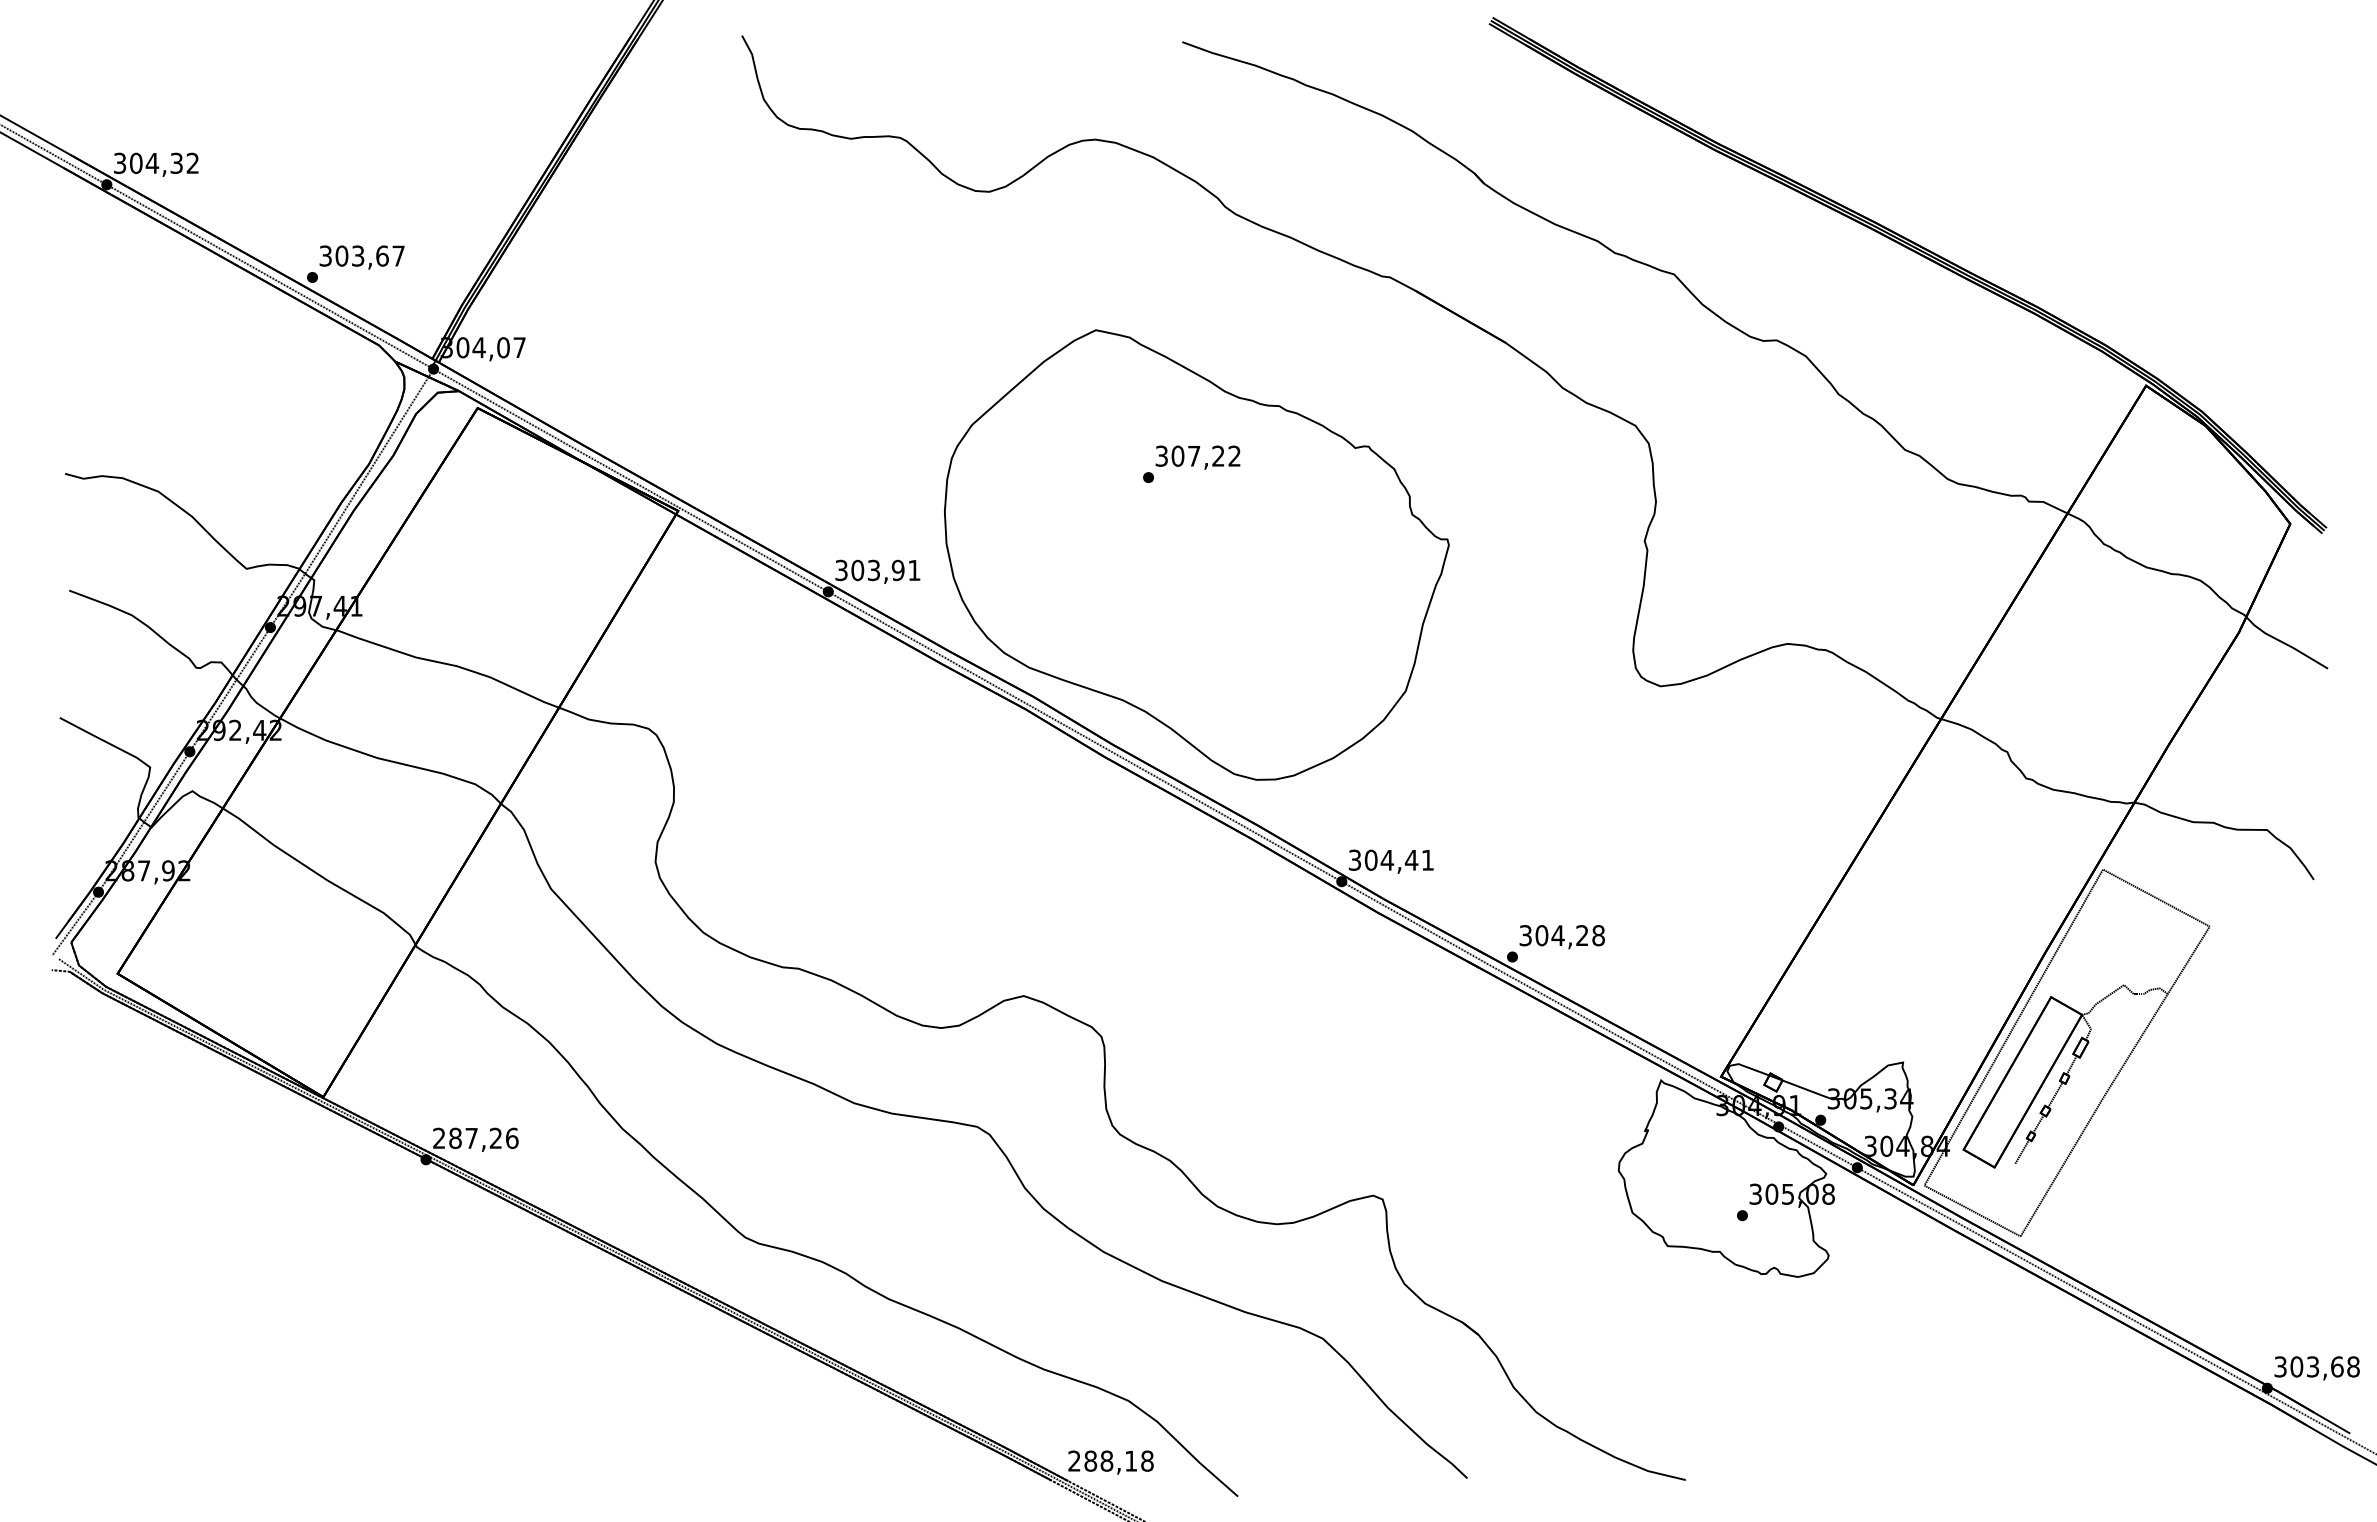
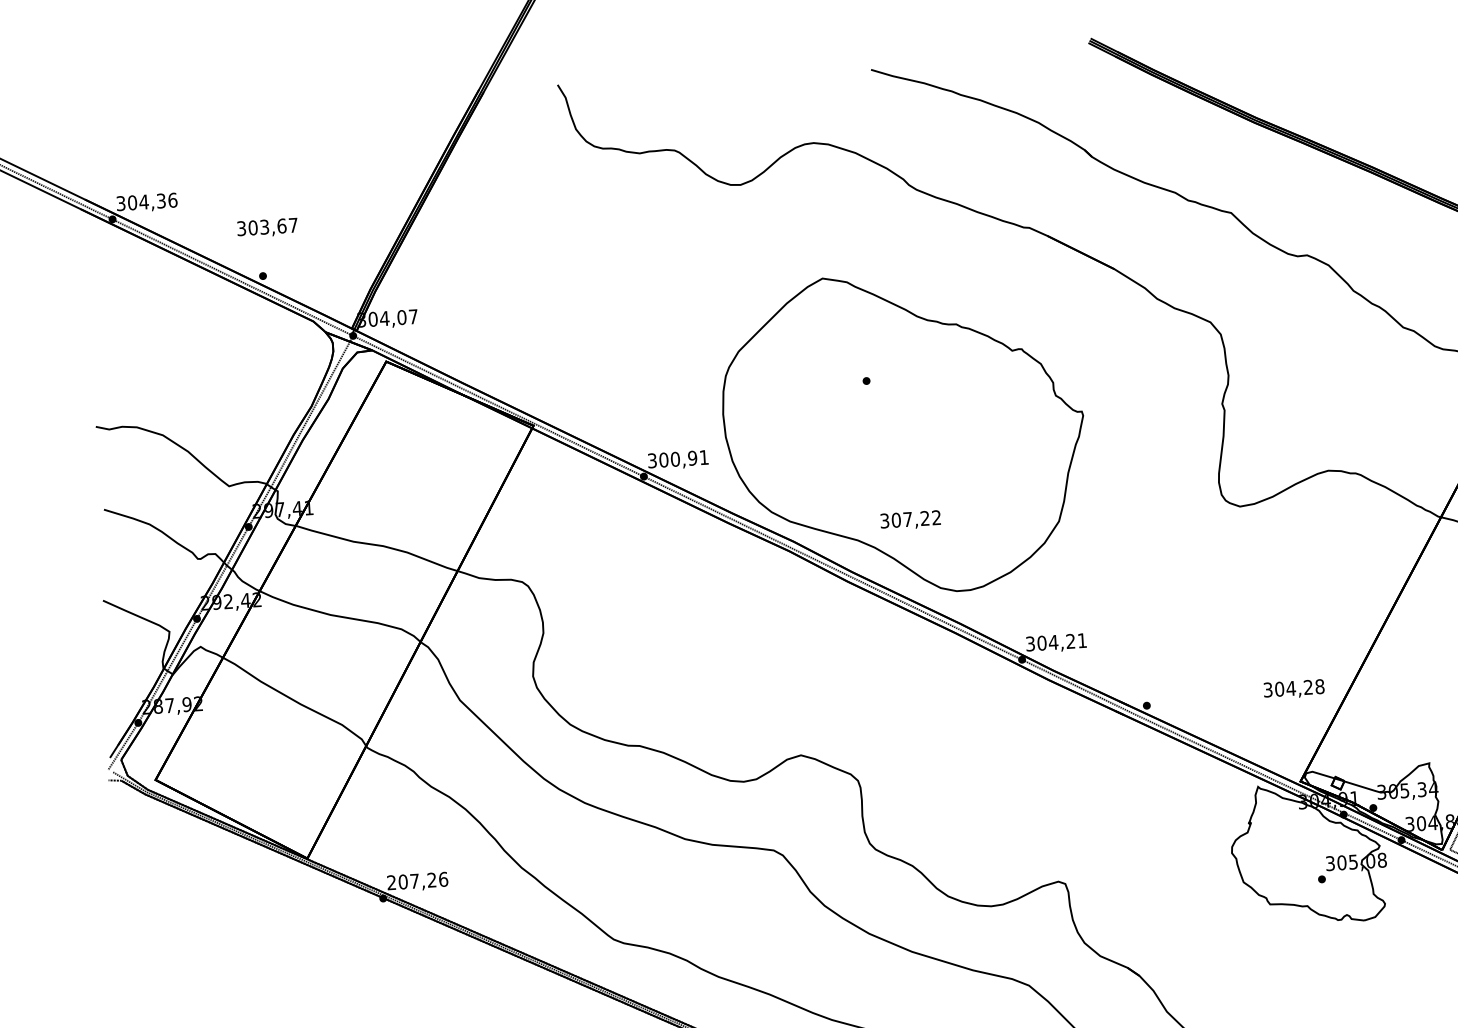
text: (192, 162) -> (172, 199), 304,32 -> 304,36
text: (361, 257) -> (267, 228), moved
text: (1197, 457) -> (910, 520), moved
text: (873, 570) -> (675, 459), 303,91 -> 300,91
text: (1411, 859) -> (1070, 640), 304,41 -> 304,21
text: (1561, 937) -> (1293, 689), moved
text: (455, 1138) -> (403, 882), 287,26 -> 207,26

